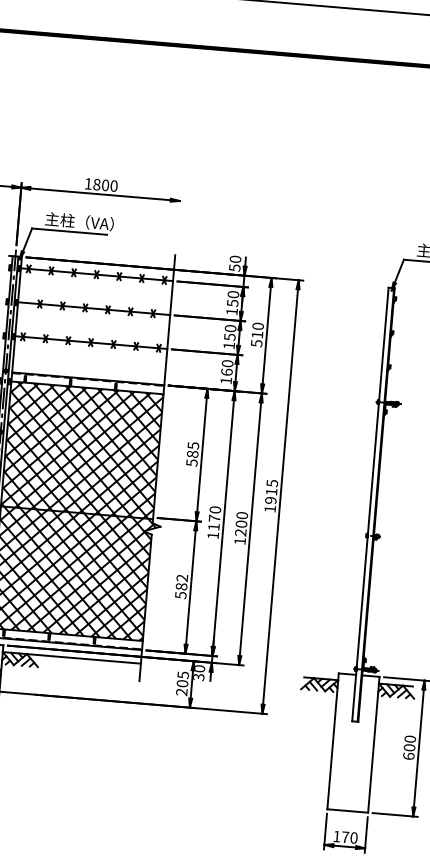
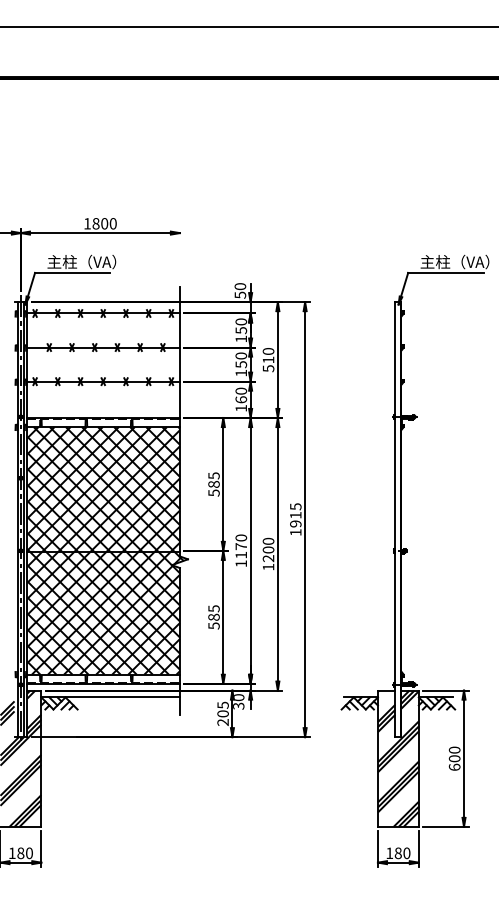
text: (181, 577) -> (213, 608), 582 -> 585
hatch: (352, 742) -> (397, 758), added
text: (344, 837) -> (397, 853), 170 -> 180

